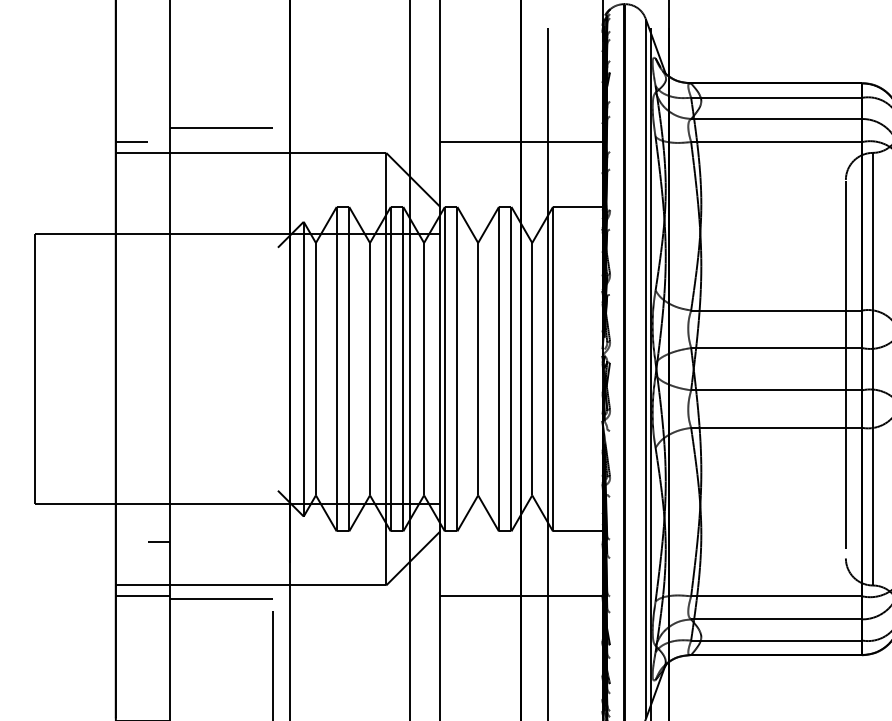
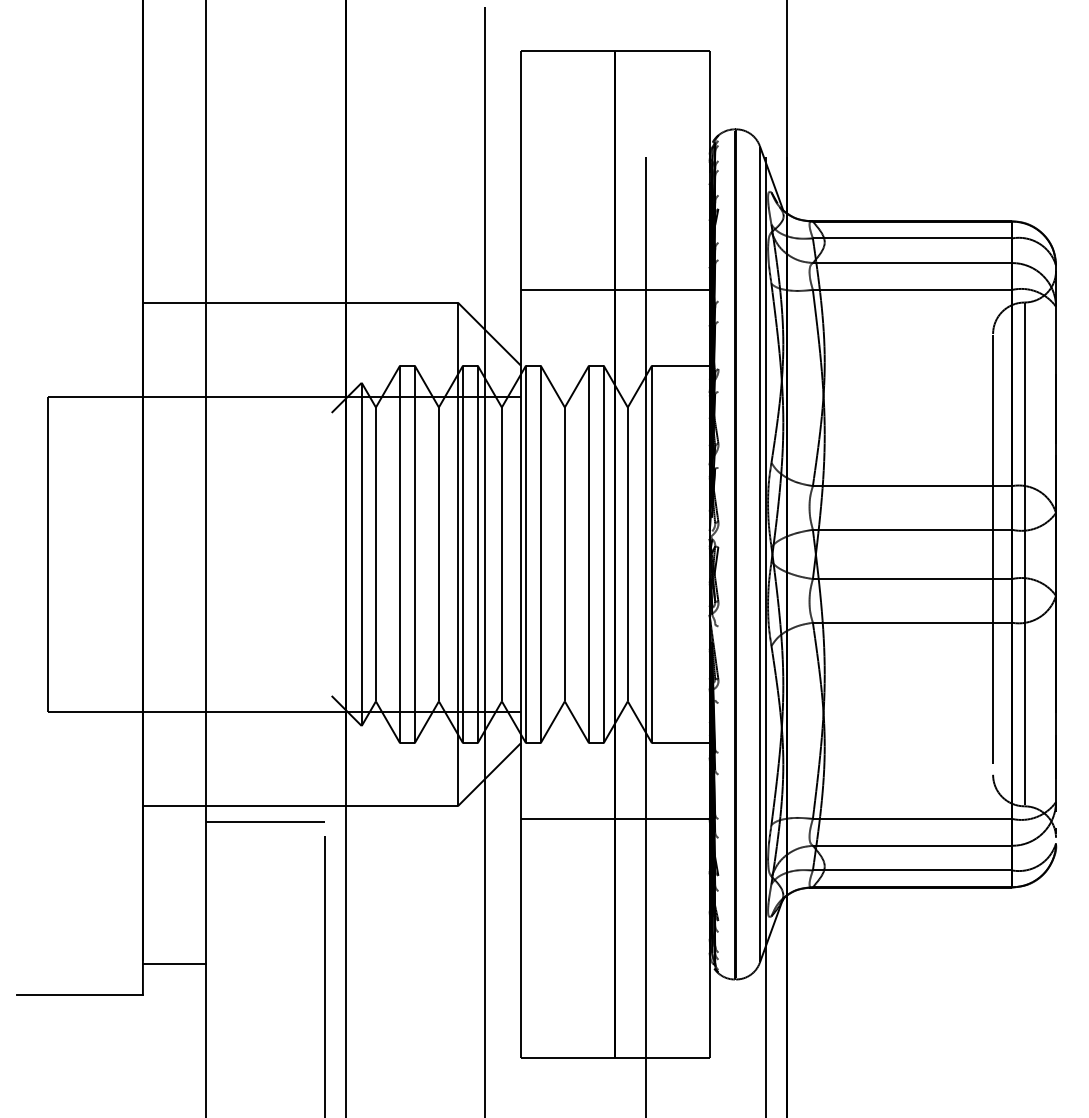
line: (221, 127) -> (265, 273), removed
line: (131, 141) -> (161, 289), removed
line: (158, 541) -> (192, 755), removed
line: (142, 595) -> (173, 818), removed

